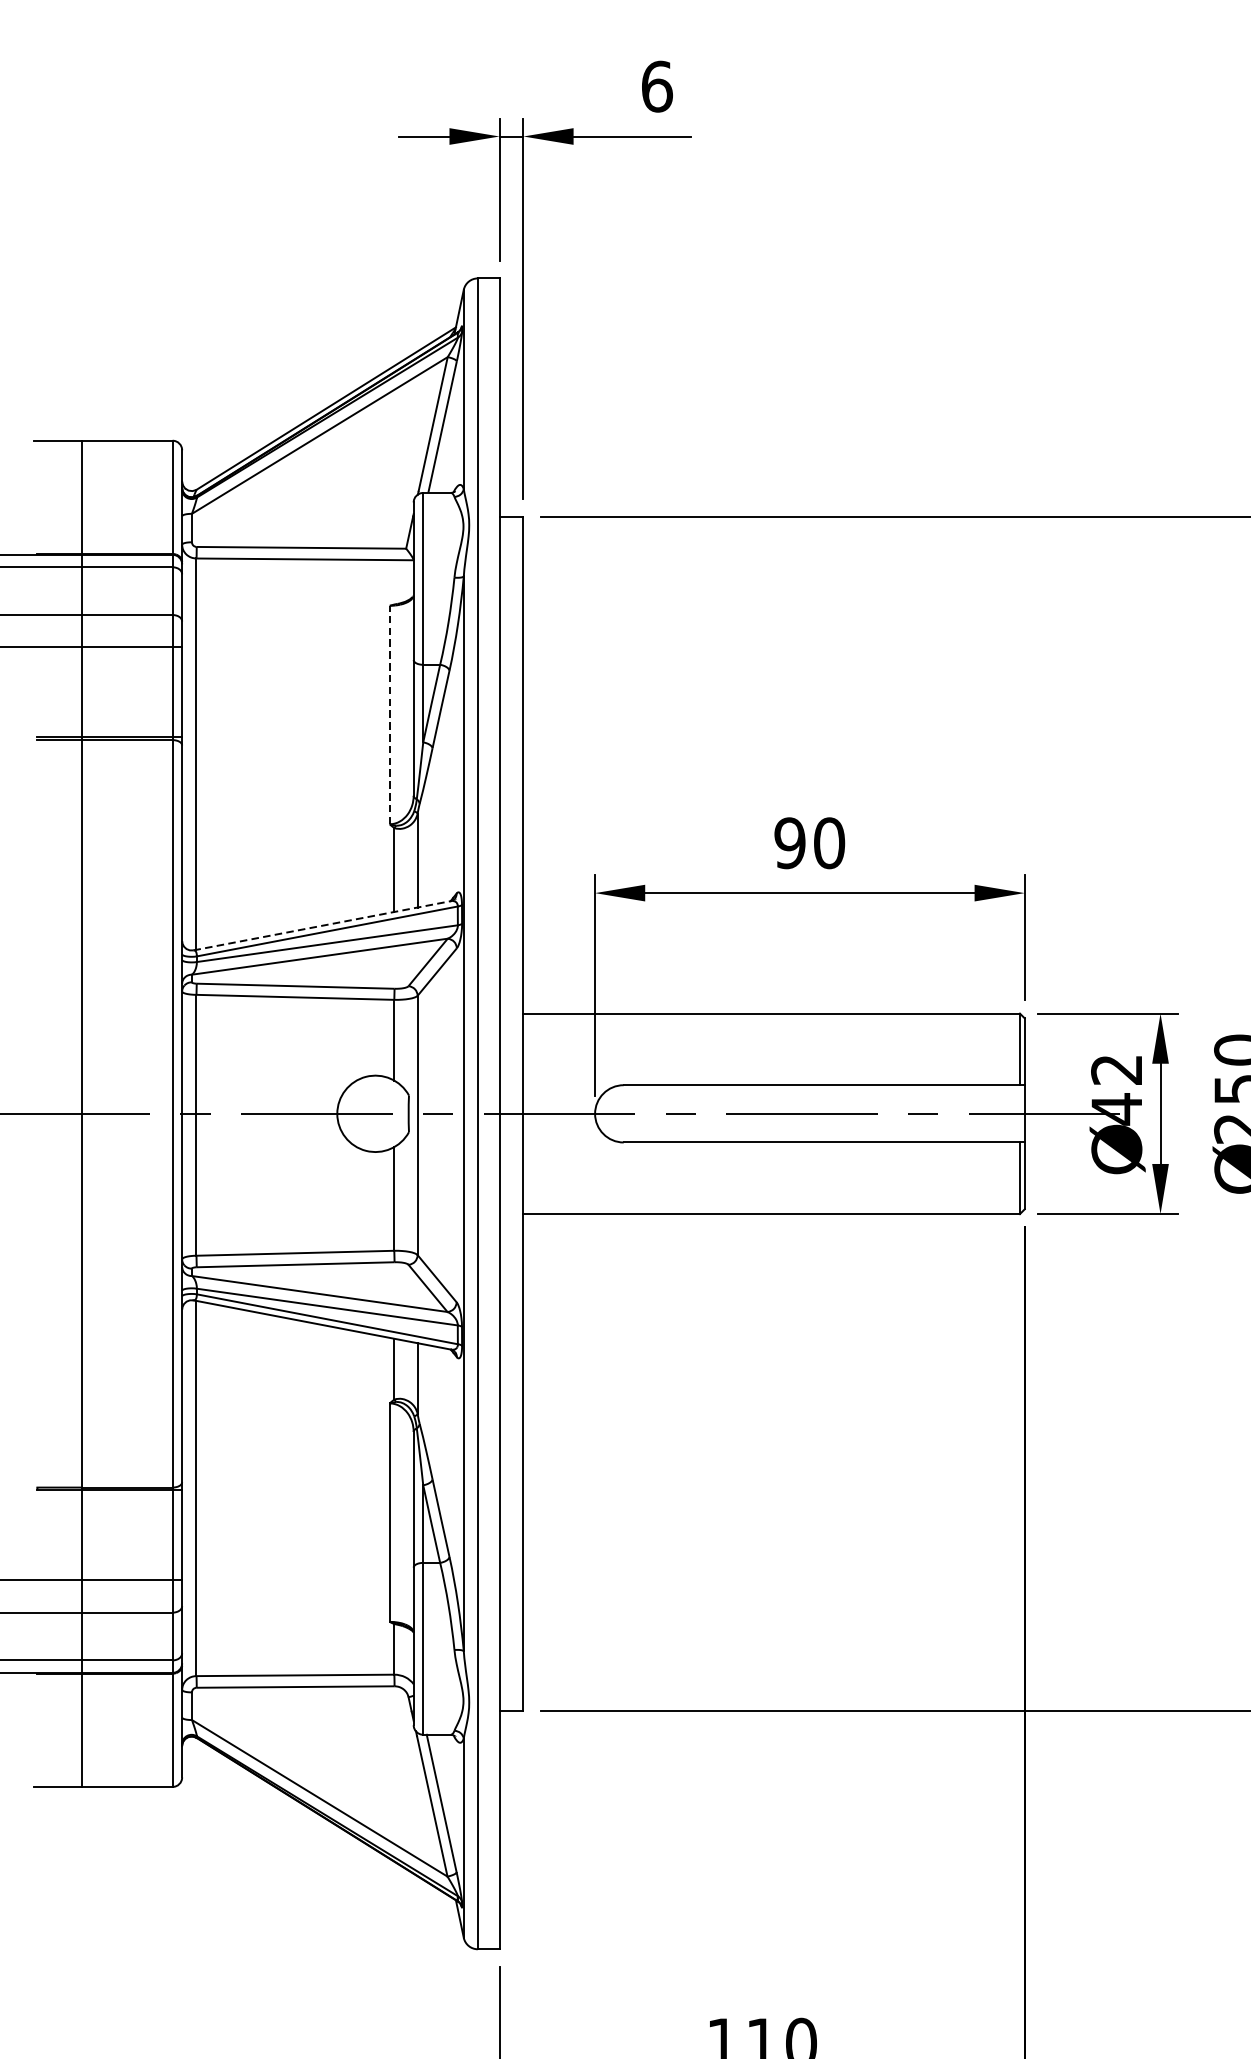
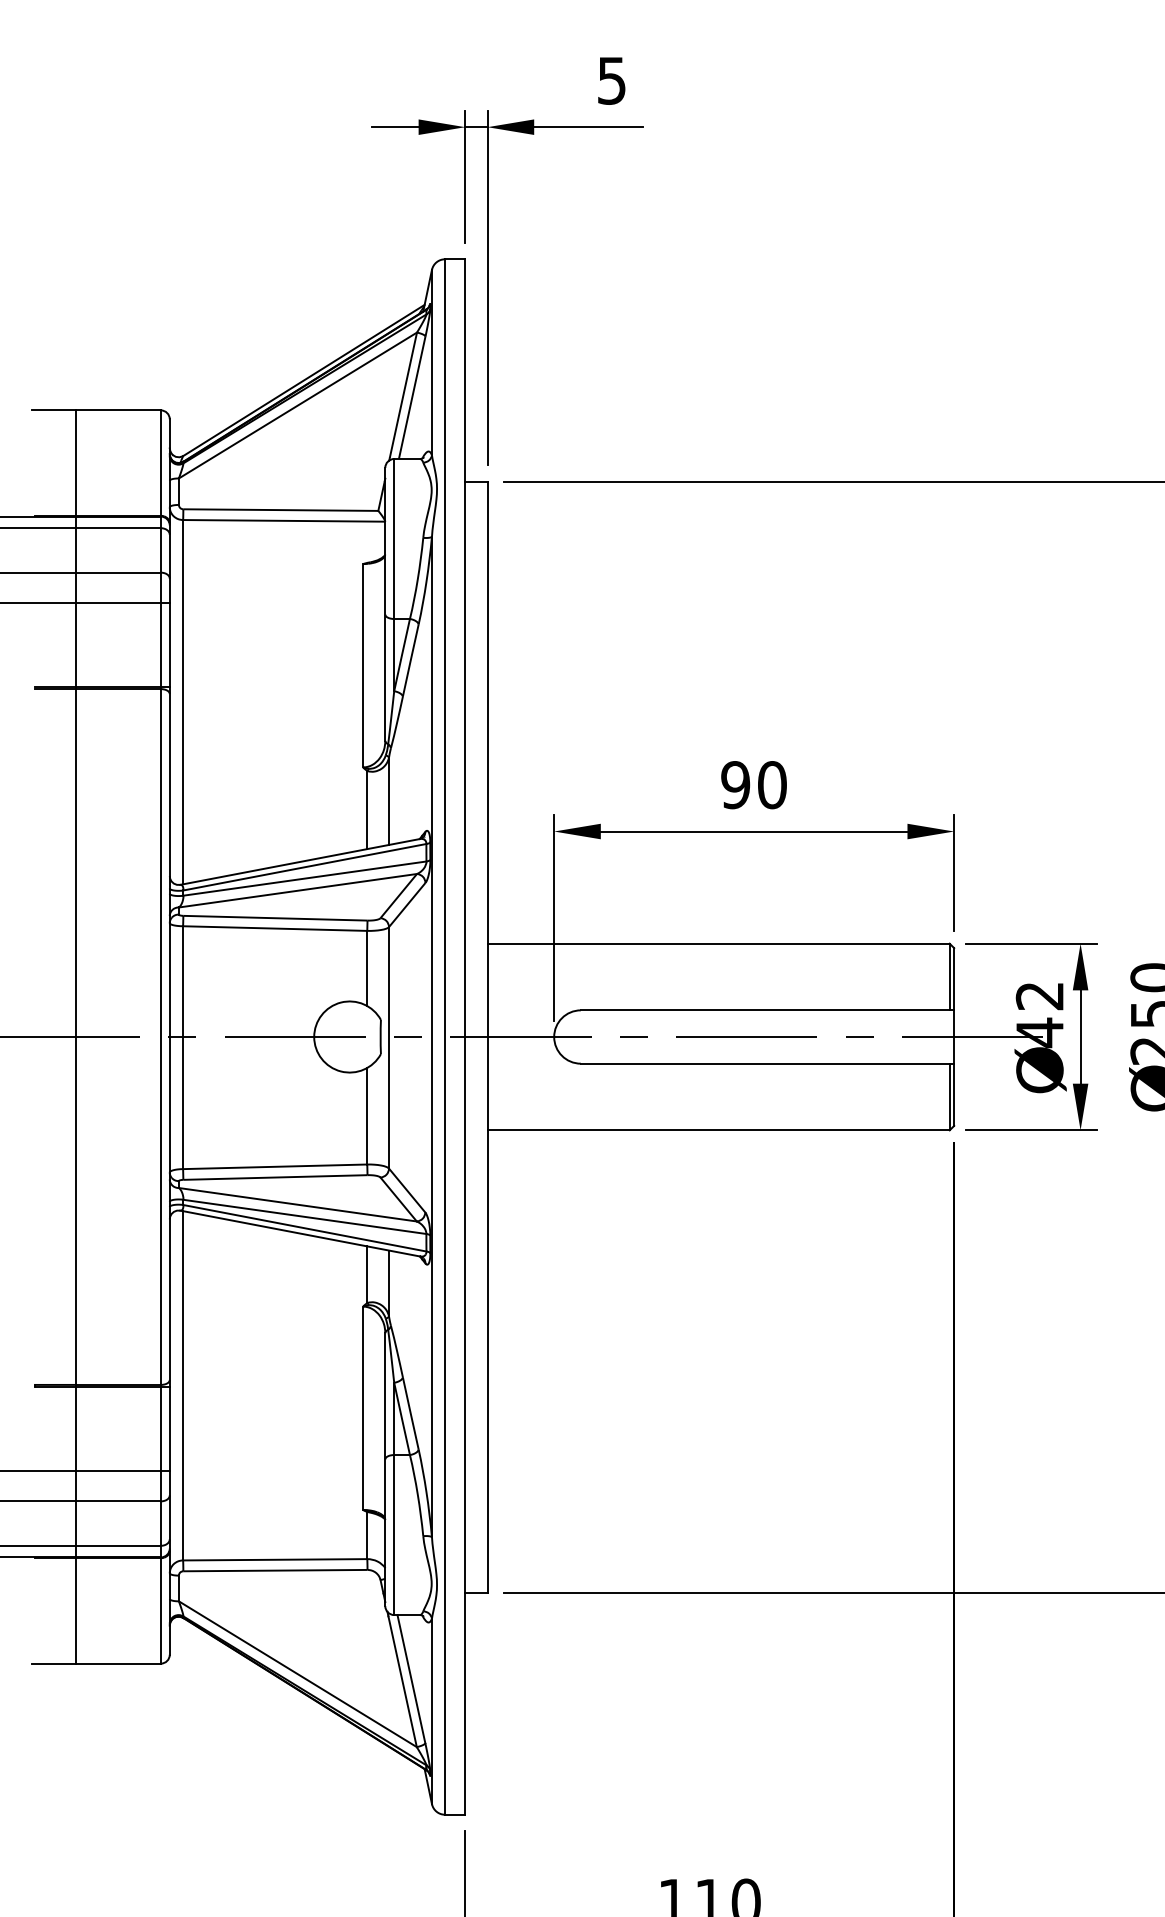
text: (656, 86) -> (611, 80), 6 -> 5
line: (390, 714) -> (363, 665), dashed -> solid
line: (322, 925) -> (300, 861), dashed -> solid

